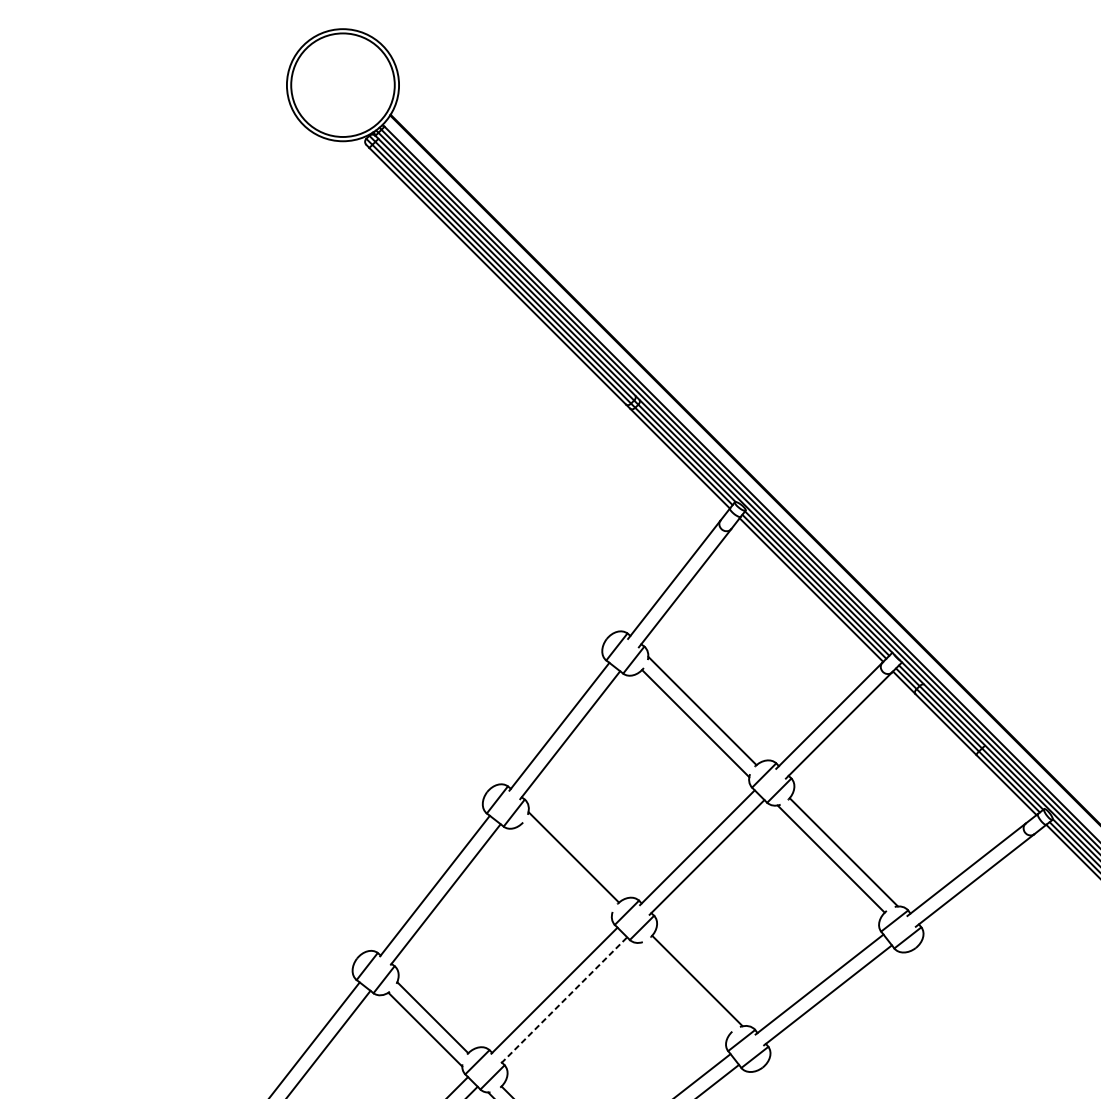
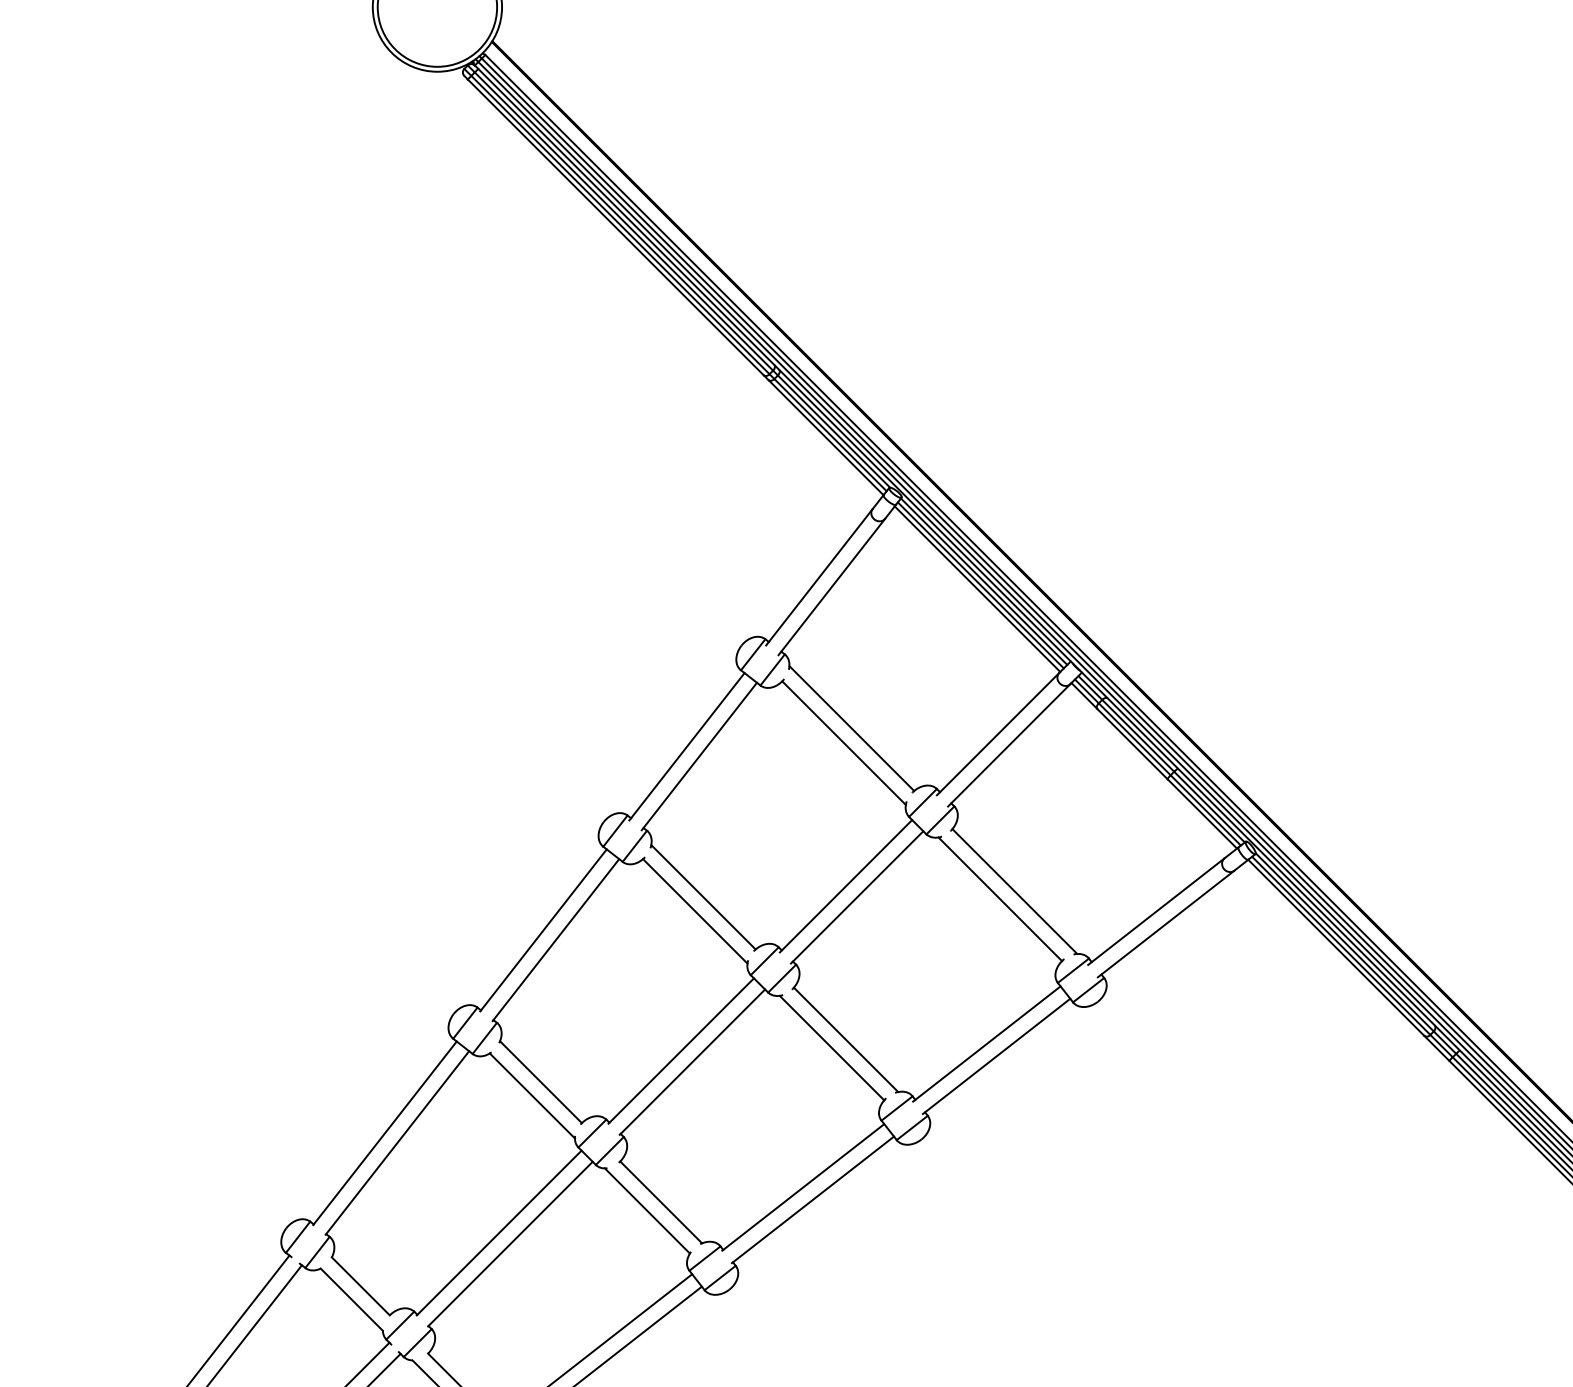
line: (566, 869) -> (695, 911), added
line: (684, 987) -> (831, 1047), added
line: (564, 1000) -> (692, 1062), dashed -> solid

